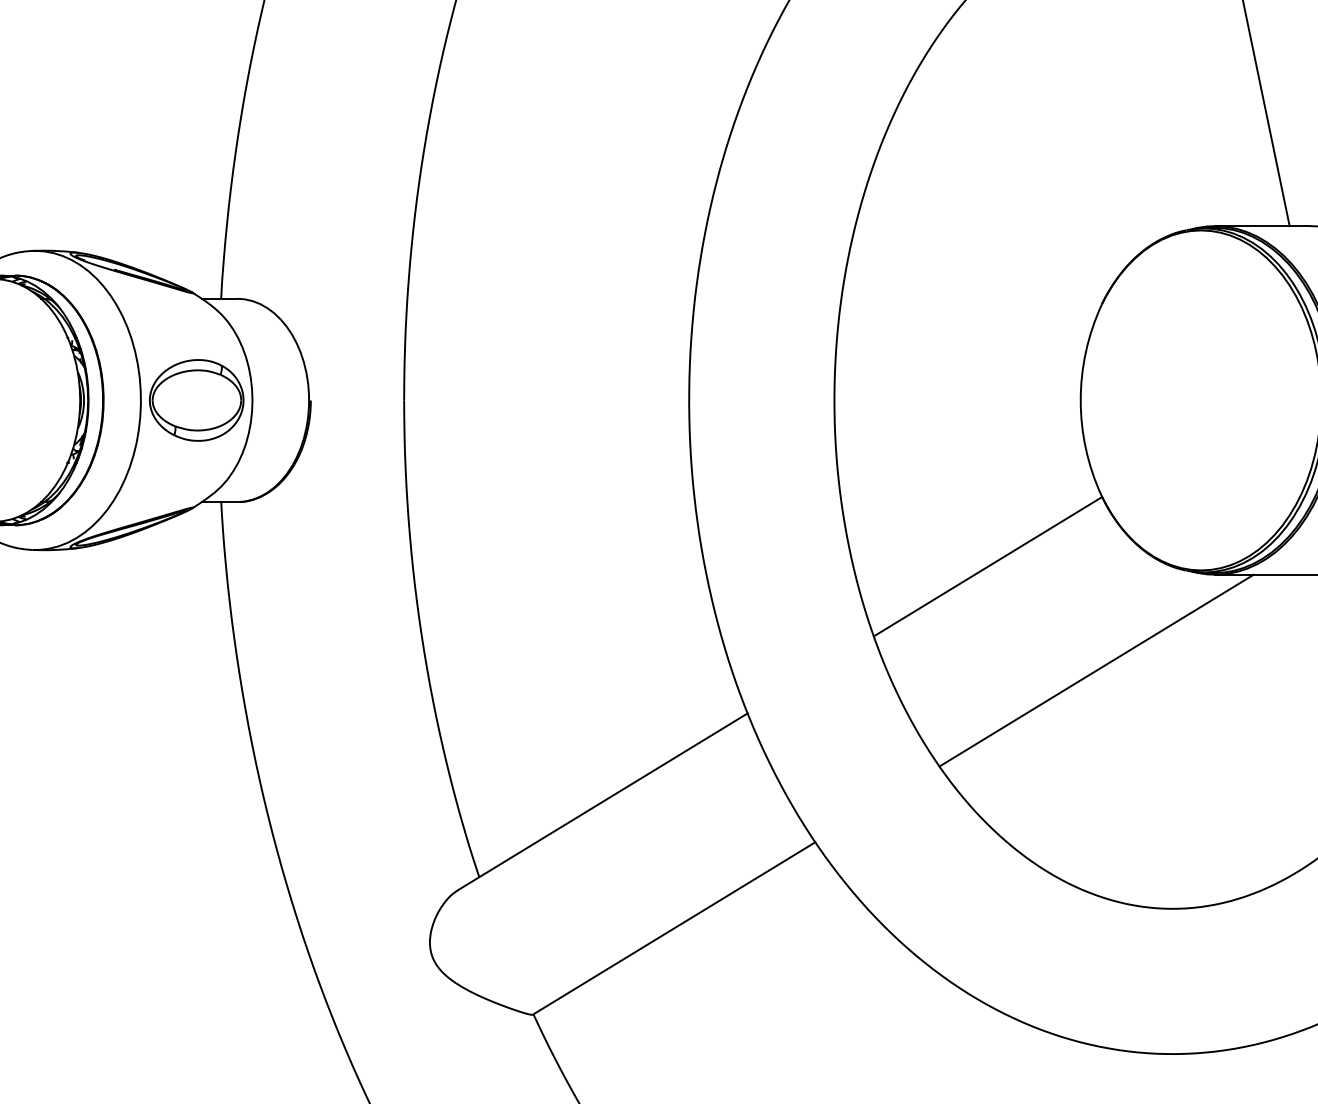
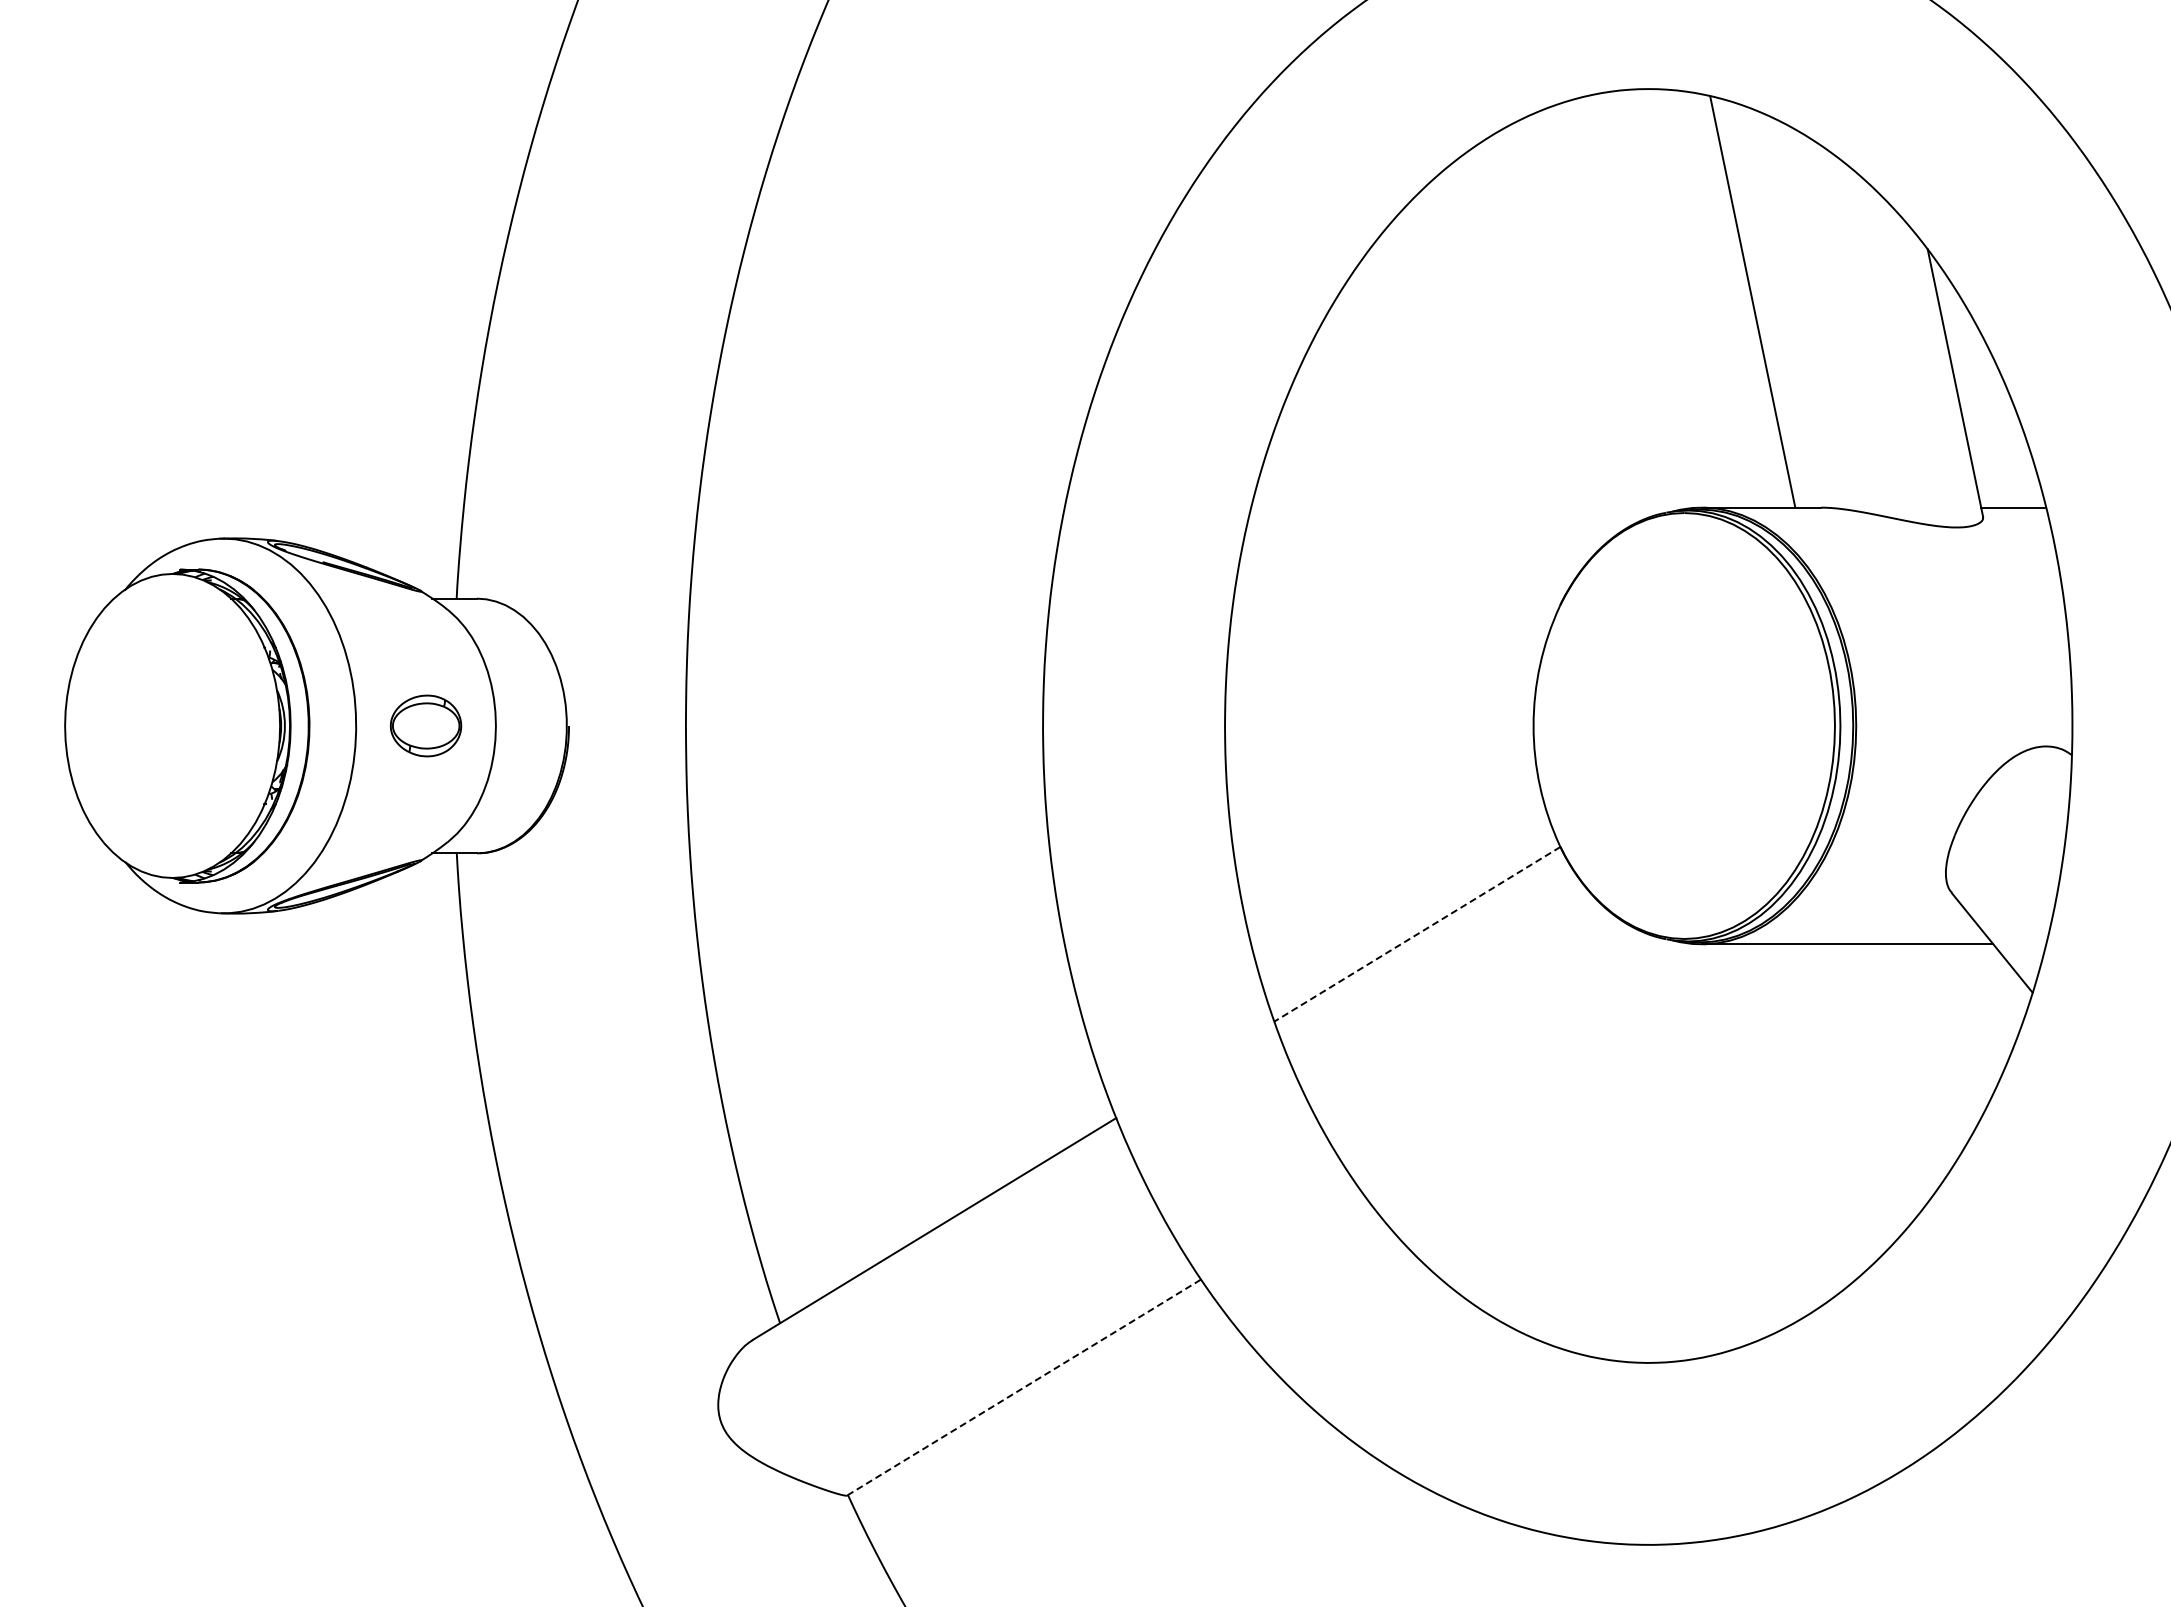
part: (196, 400) -> (425, 725), size x0.6
line: (988, 566) -> (1417, 934), solid -> dashed
line: (1096, 670) -> (1553, 1064), removed
line: (674, 928) -> (1024, 1387), solid -> dashed

